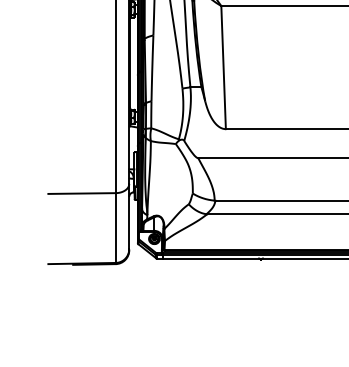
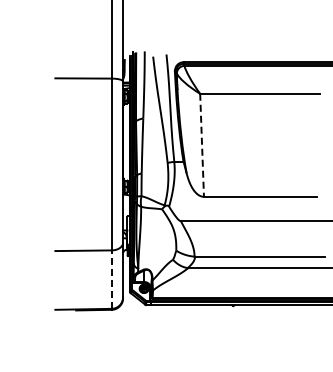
line: (224, 67) -> (202, 145), solid -> dashed
line: (115, 227) -> (111, 279), solid -> dashed

